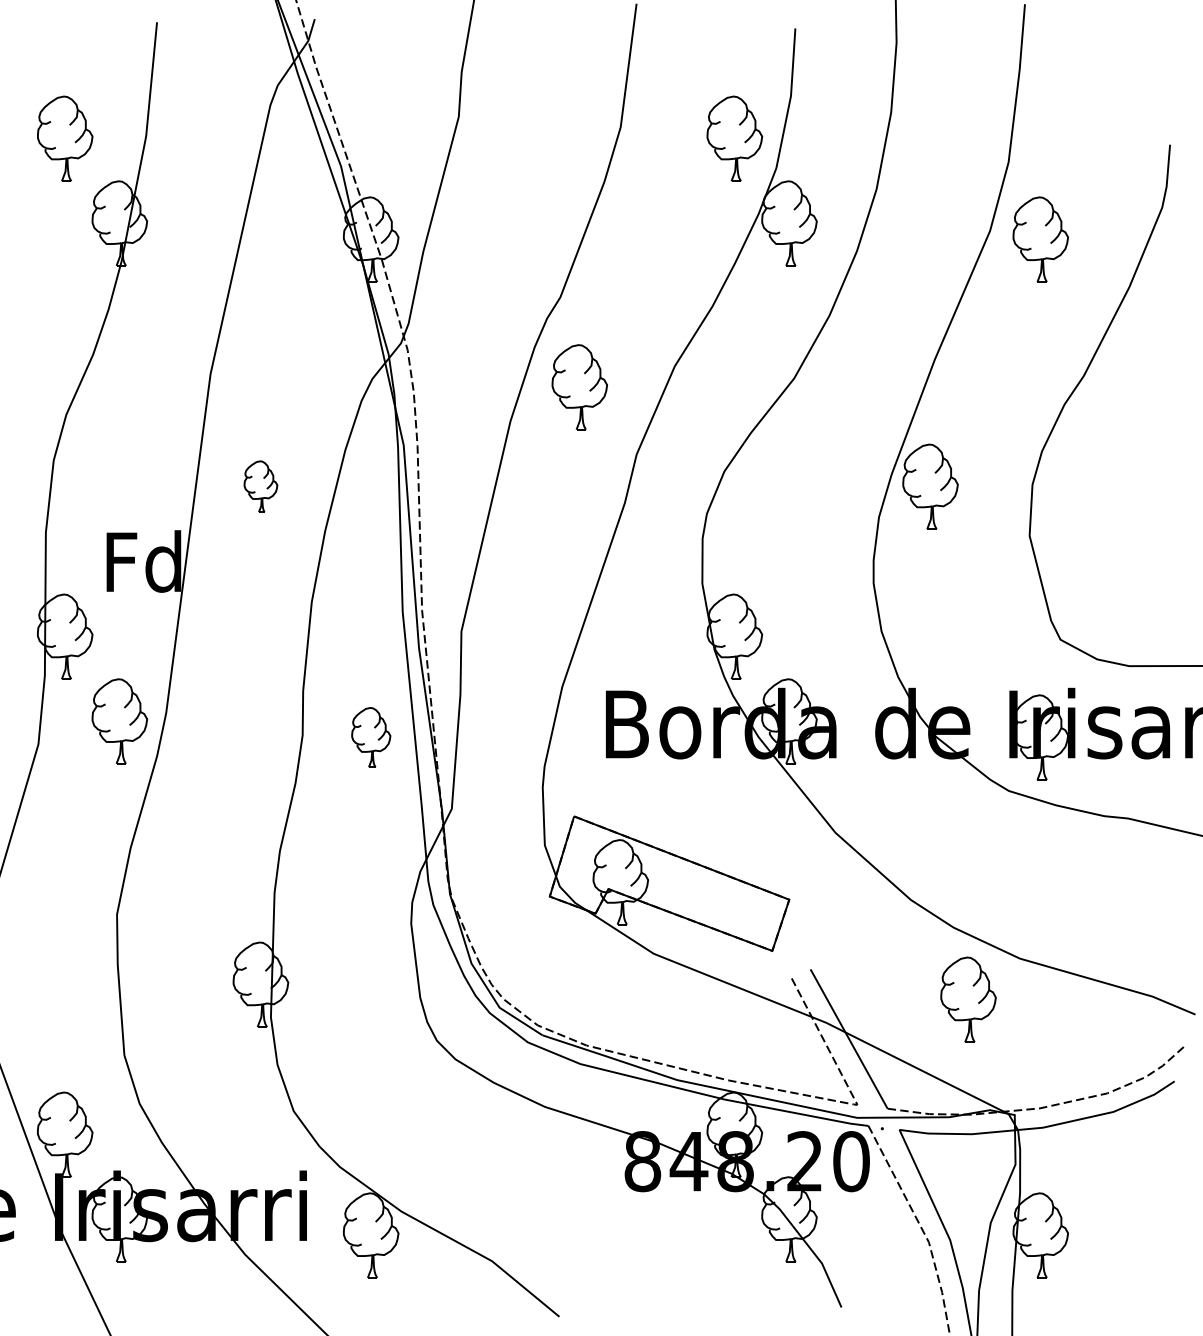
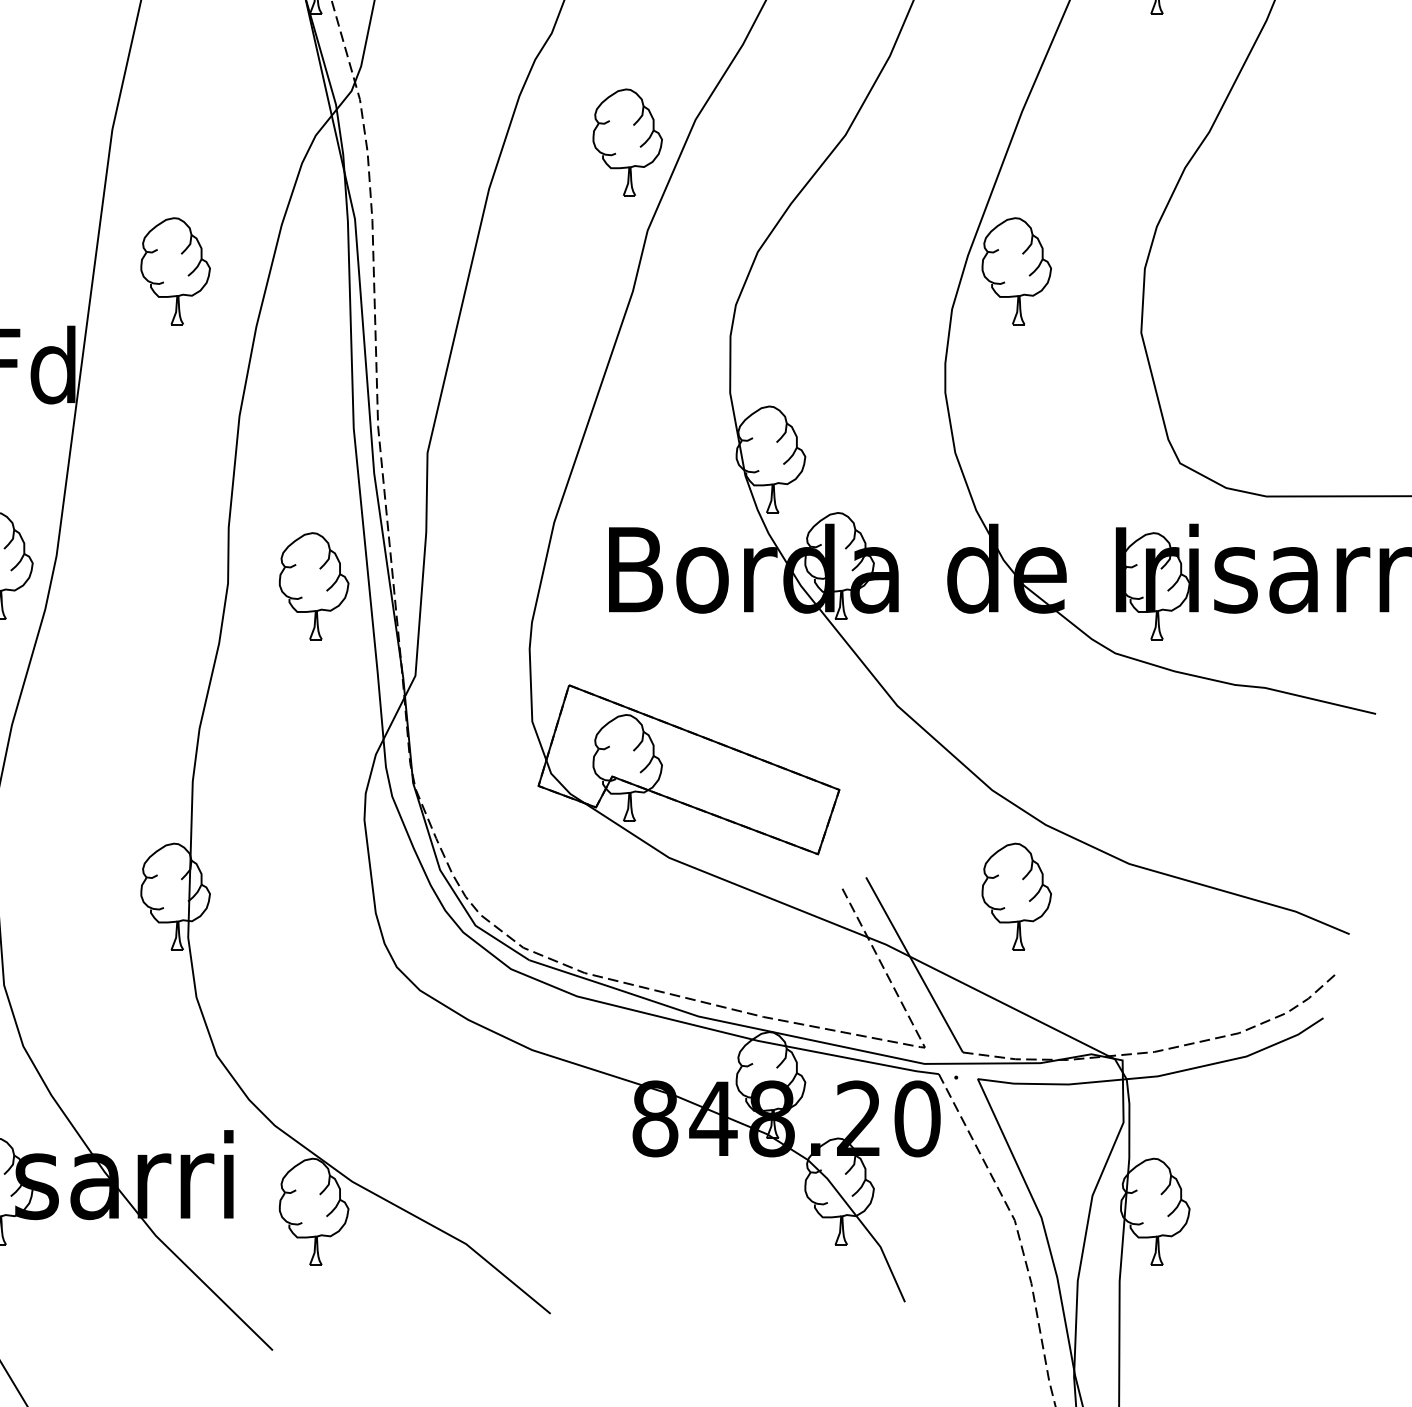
part: (579, 387) -> (627, 142), moved
part: (260, 486) -> (175, 270), size x1.67
part: (371, 737) -> (314, 586), size x1.43
part: (968, 999) -> (1016, 896), moved

